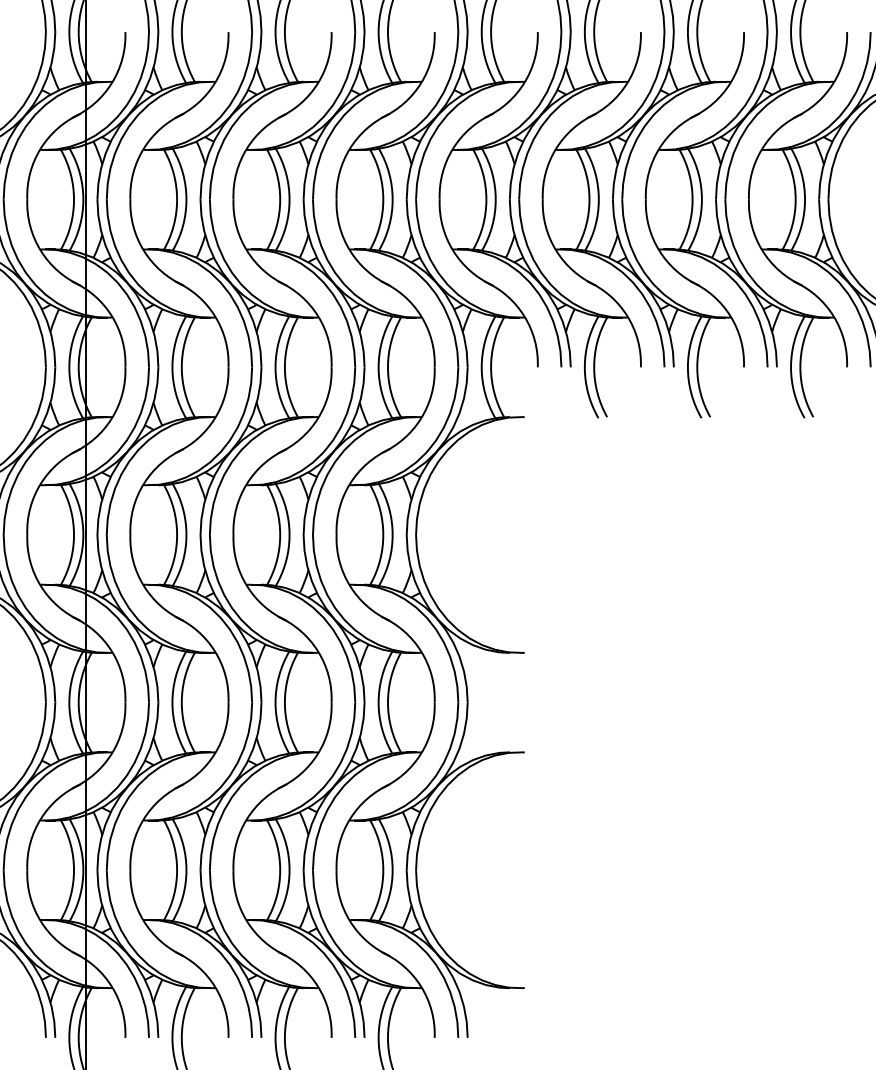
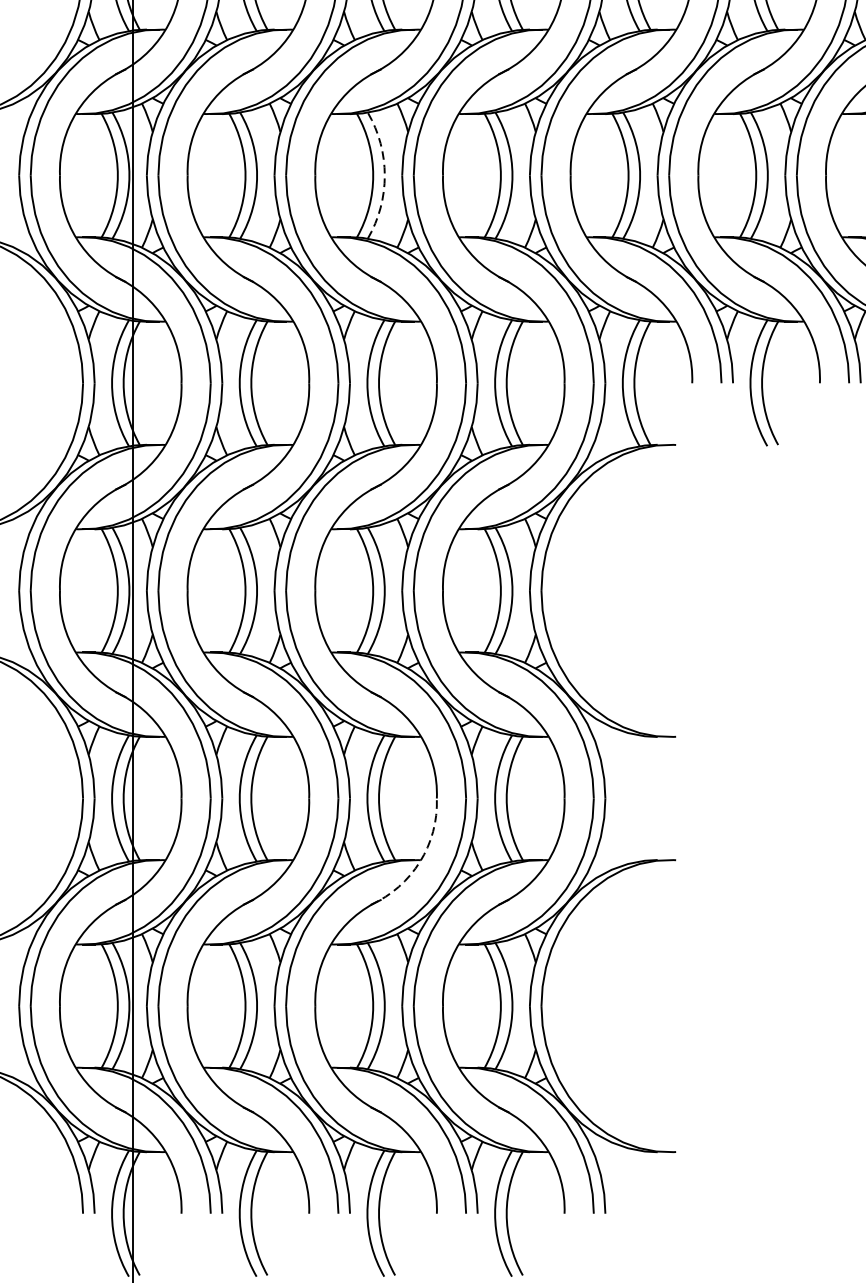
arc: (289, 199) -> (384, 175), solid -> dashed
arc: (318, 753) -> (420, 861), solid -> dashed

